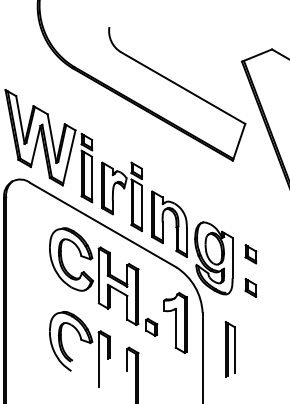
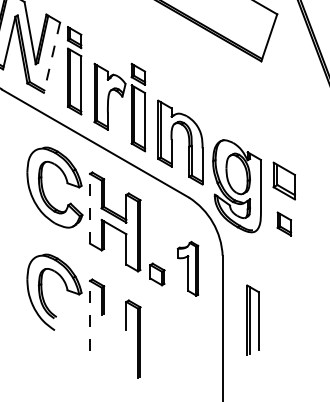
line: (69, 158) -> (52, 58), solid -> dashed
part: (250, 254) -> (283, 181), size x1.6
line: (98, 275) -> (89, 208), solid -> dashed
part: (175, 322) -> (187, 268), size x0.7
part: (229, 349) -> (251, 320), moved
line: (98, 359) -> (89, 315), solid -> dashed

